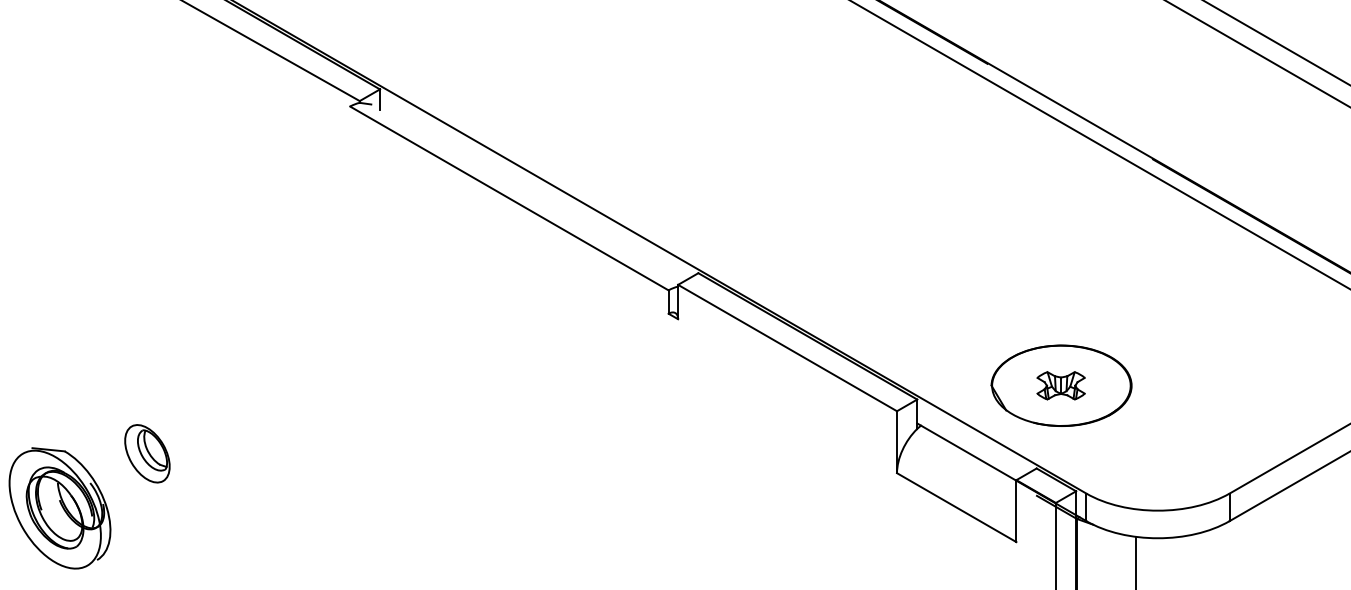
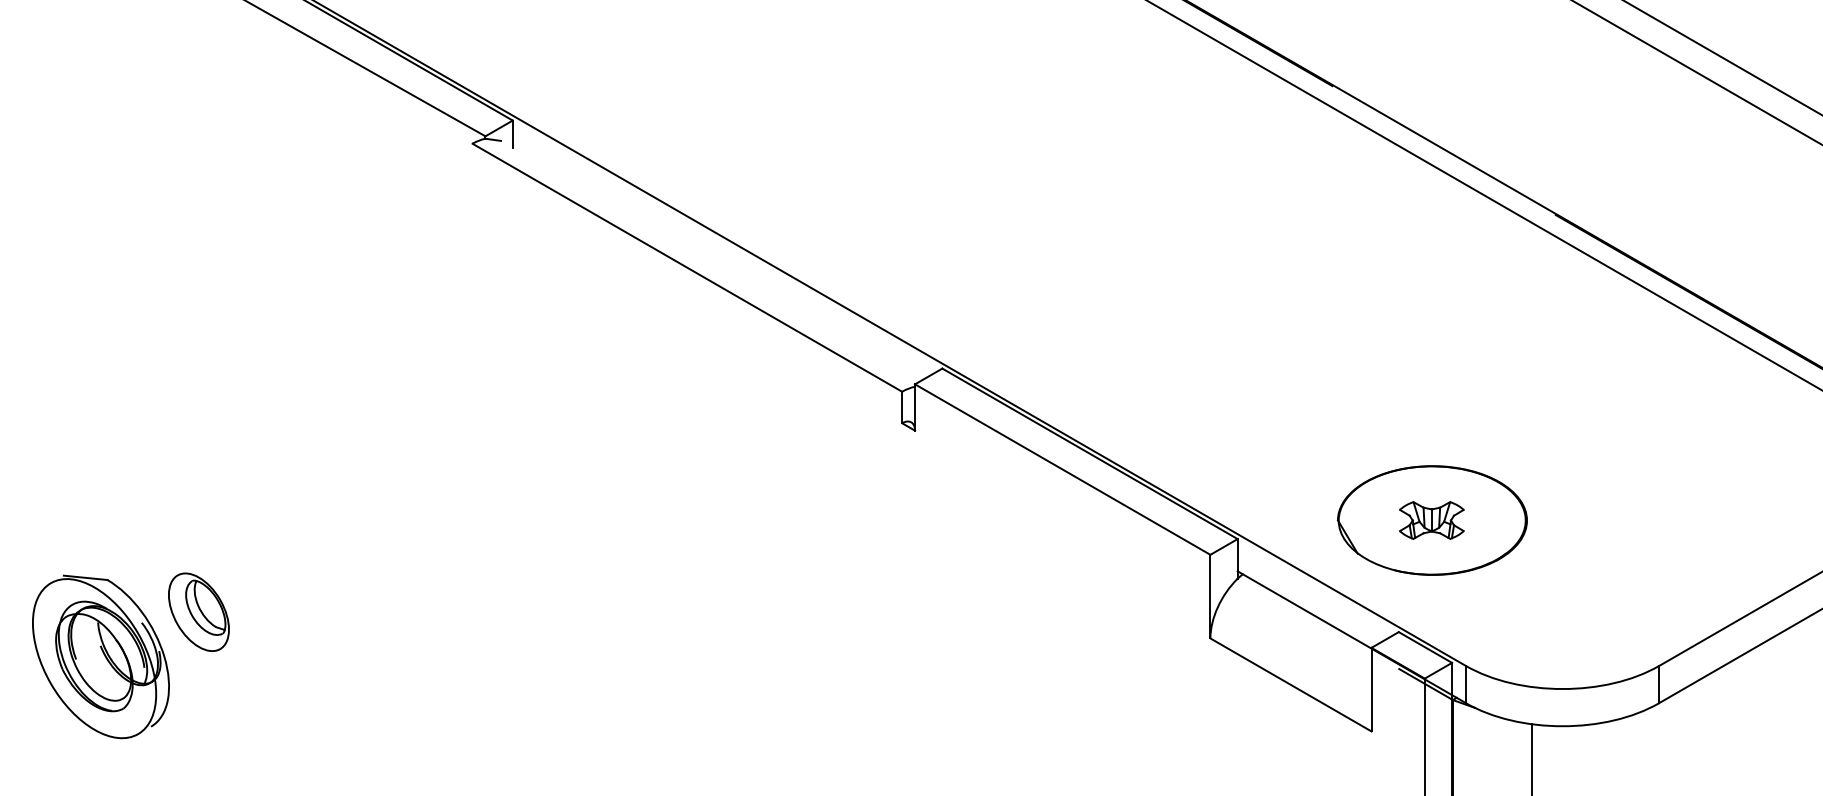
part: (59, 508) -> (100, 656), moved

